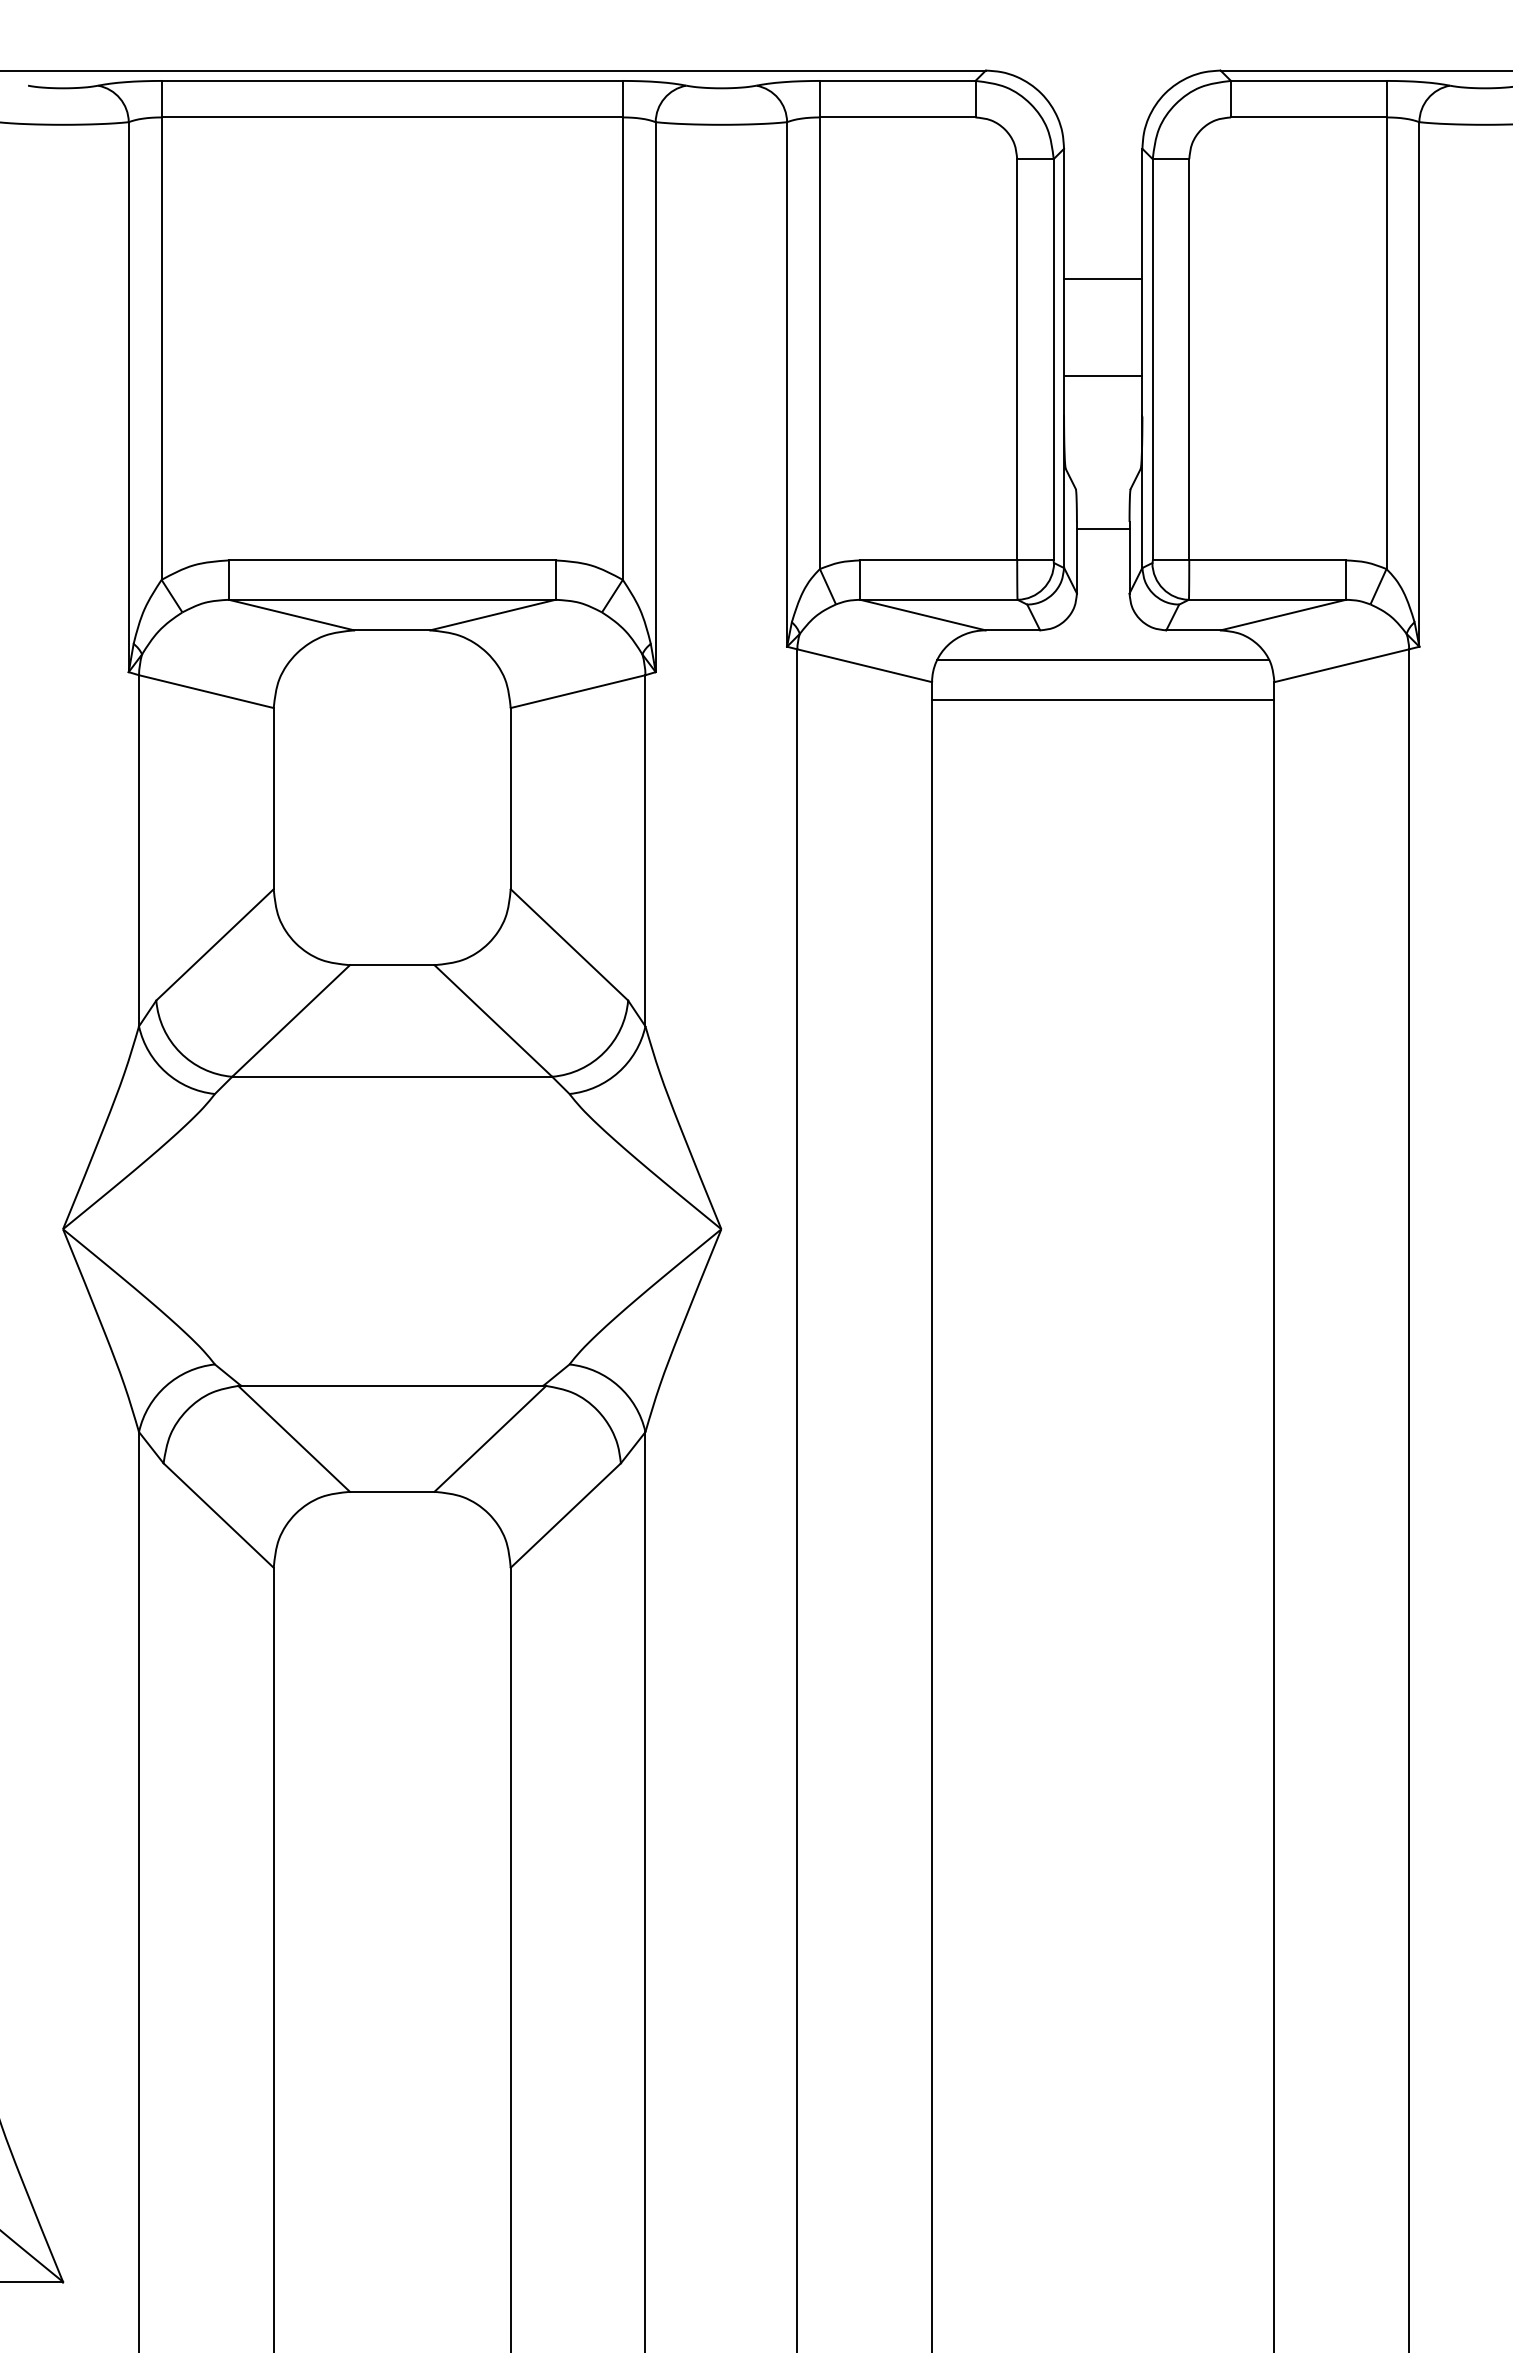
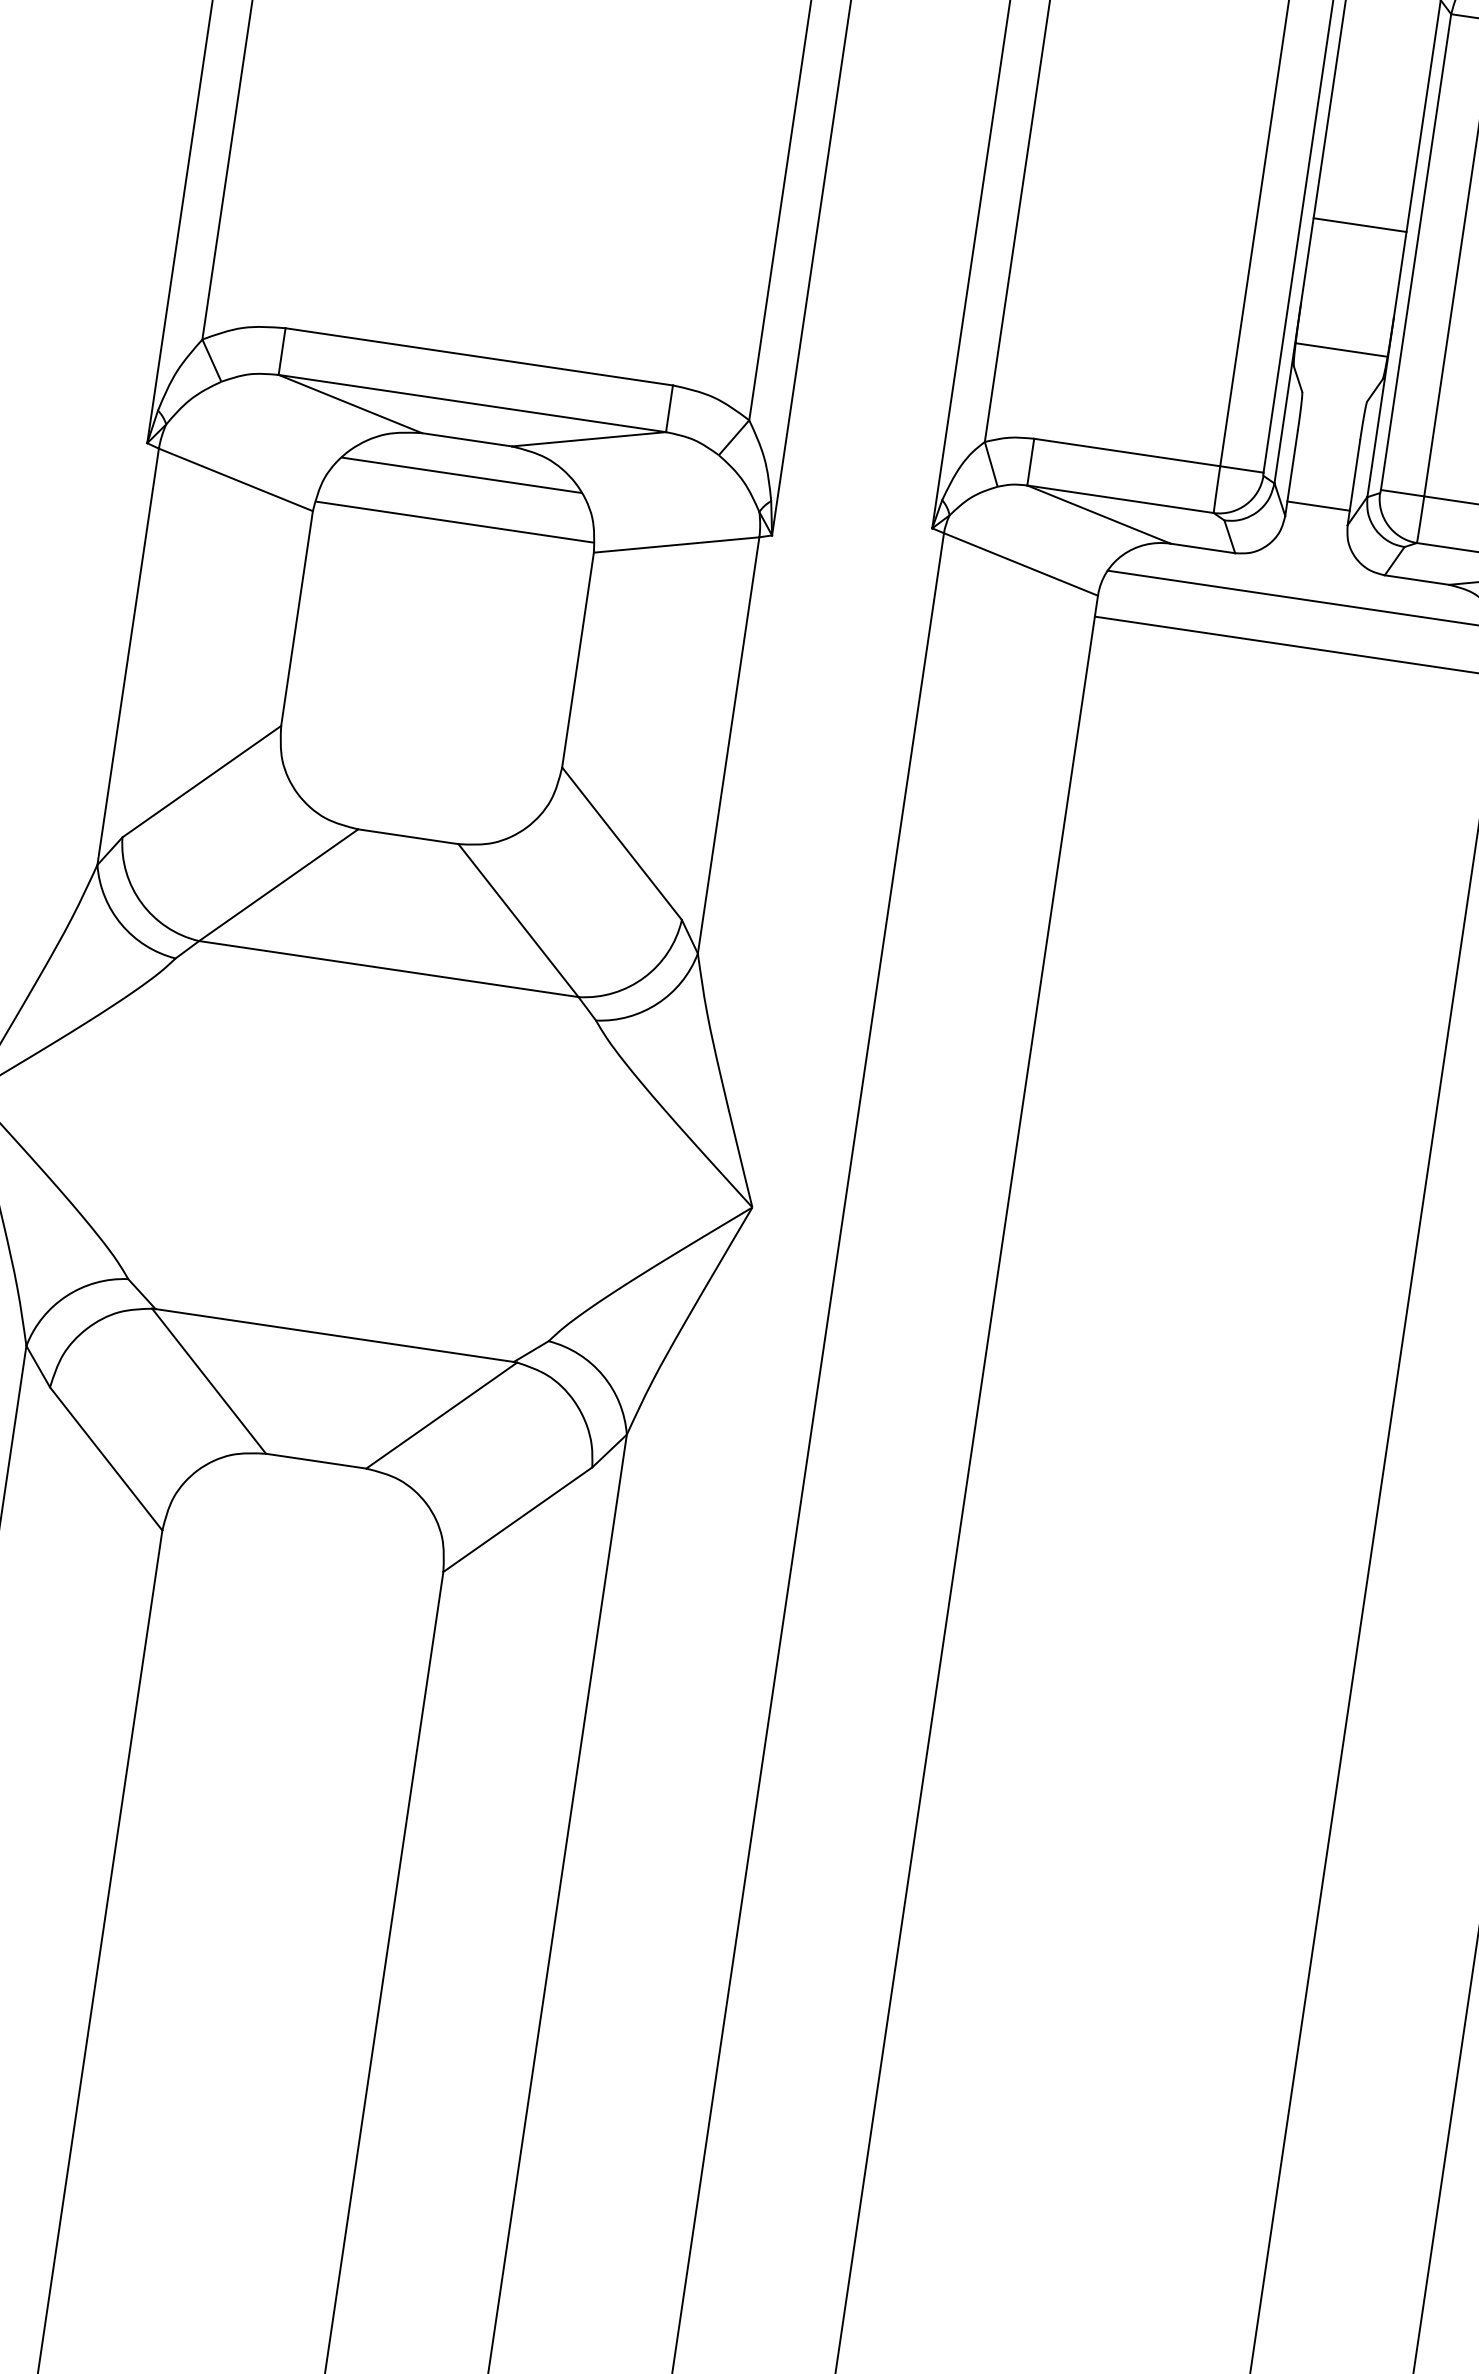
line: (1103, 279) -> (1360, 225), moved
line: (1102, 375) -> (1340, 349), moved
line: (1102, 529) -> (1317, 506), moved
line: (392, 660) -> (462, 475), added
line: (392, 699) -> (455, 521), added

